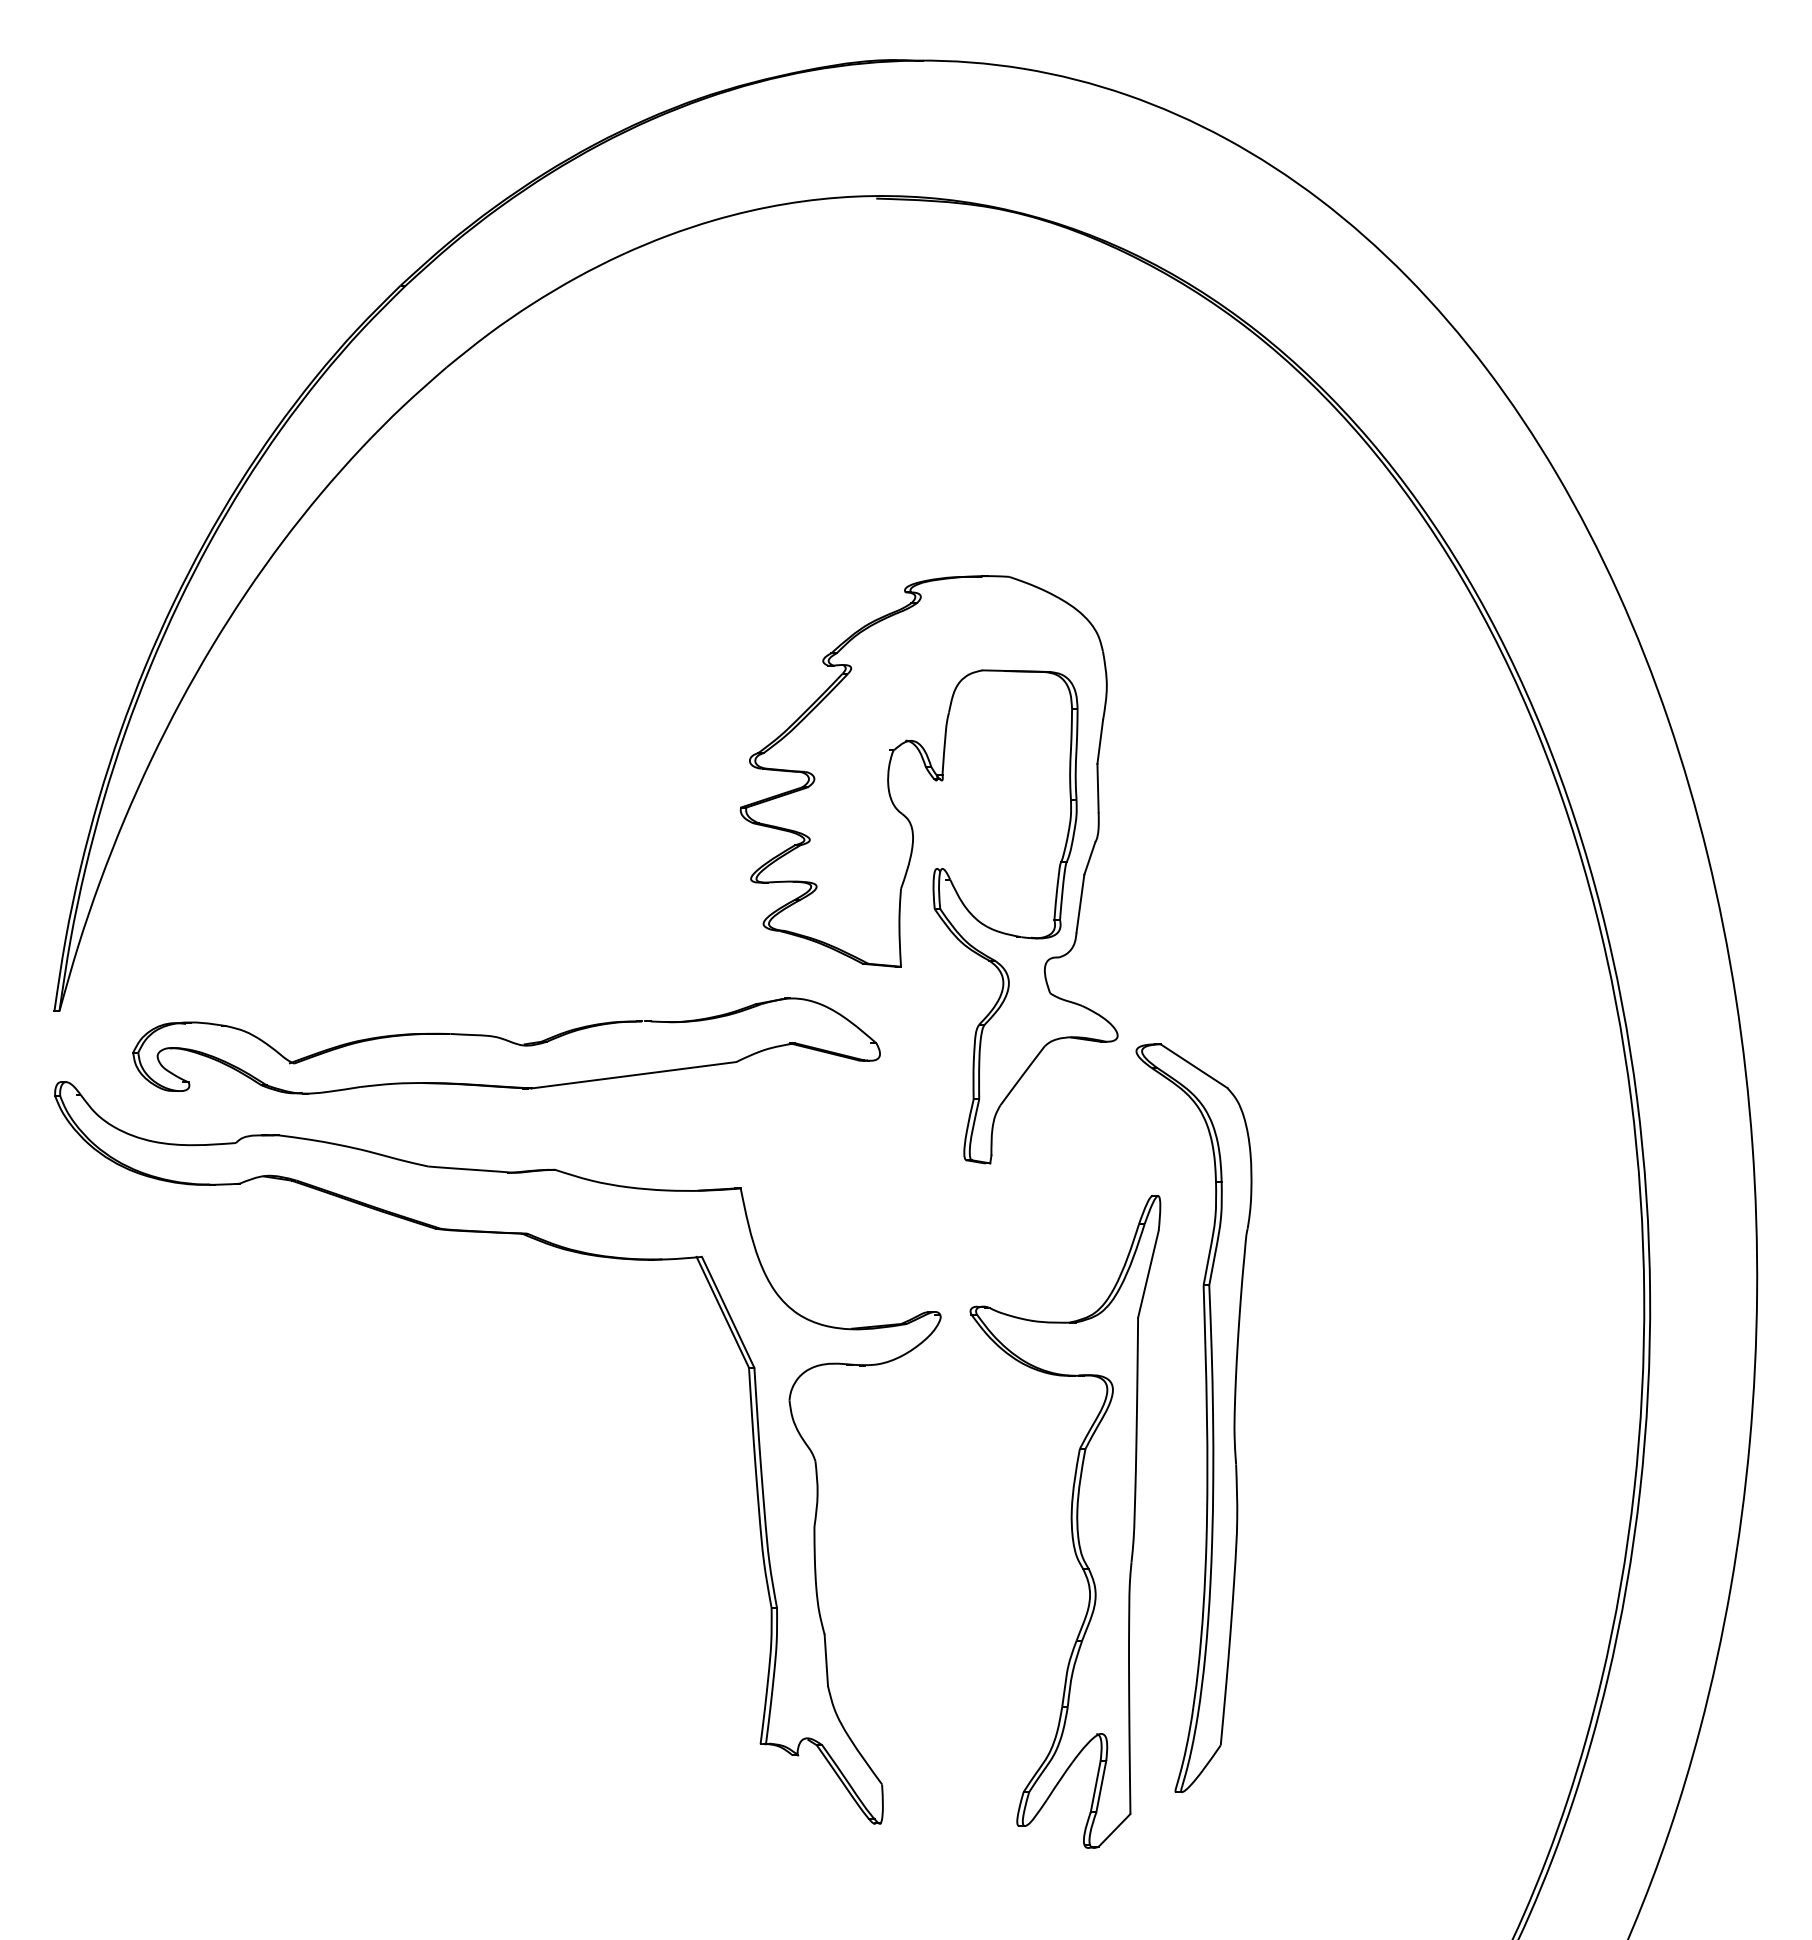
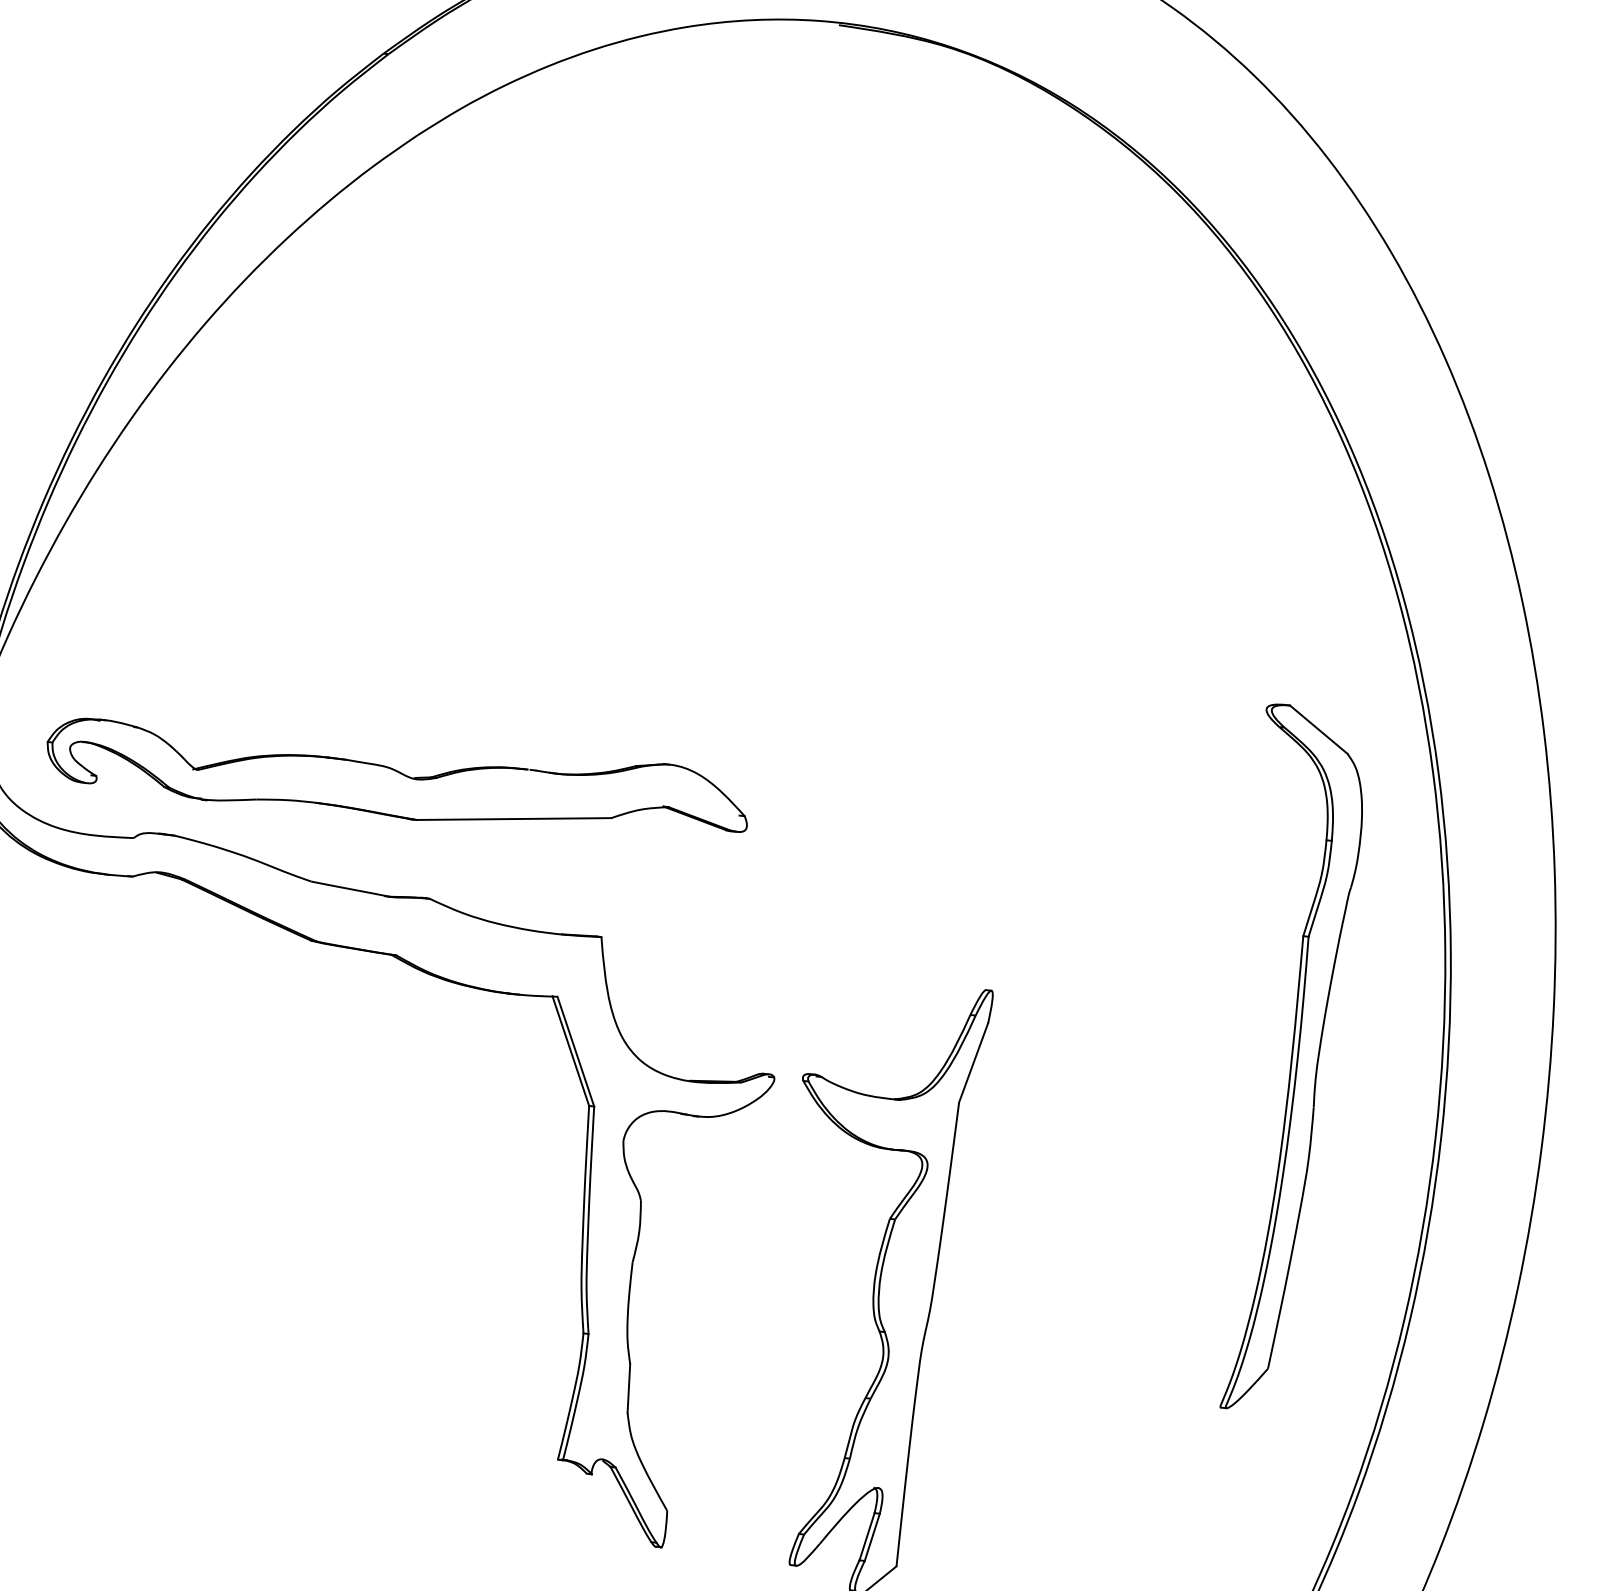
part: (928, 869) -> (812, 659), removed
part: (1206, 1417) -> (1291, 1060), moved

